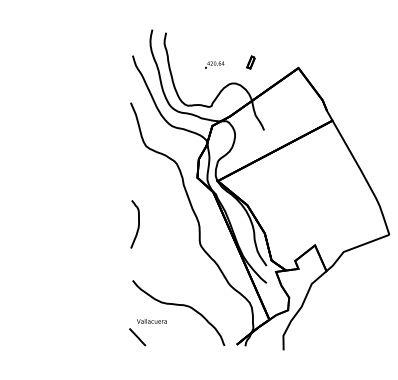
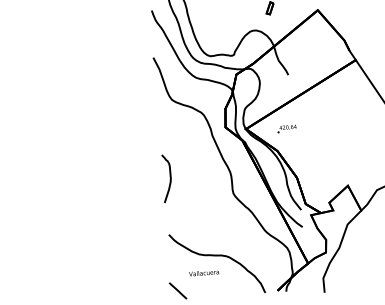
text: (214, 64) -> (286, 128), moved
text: (151, 321) -> (203, 273), moved

